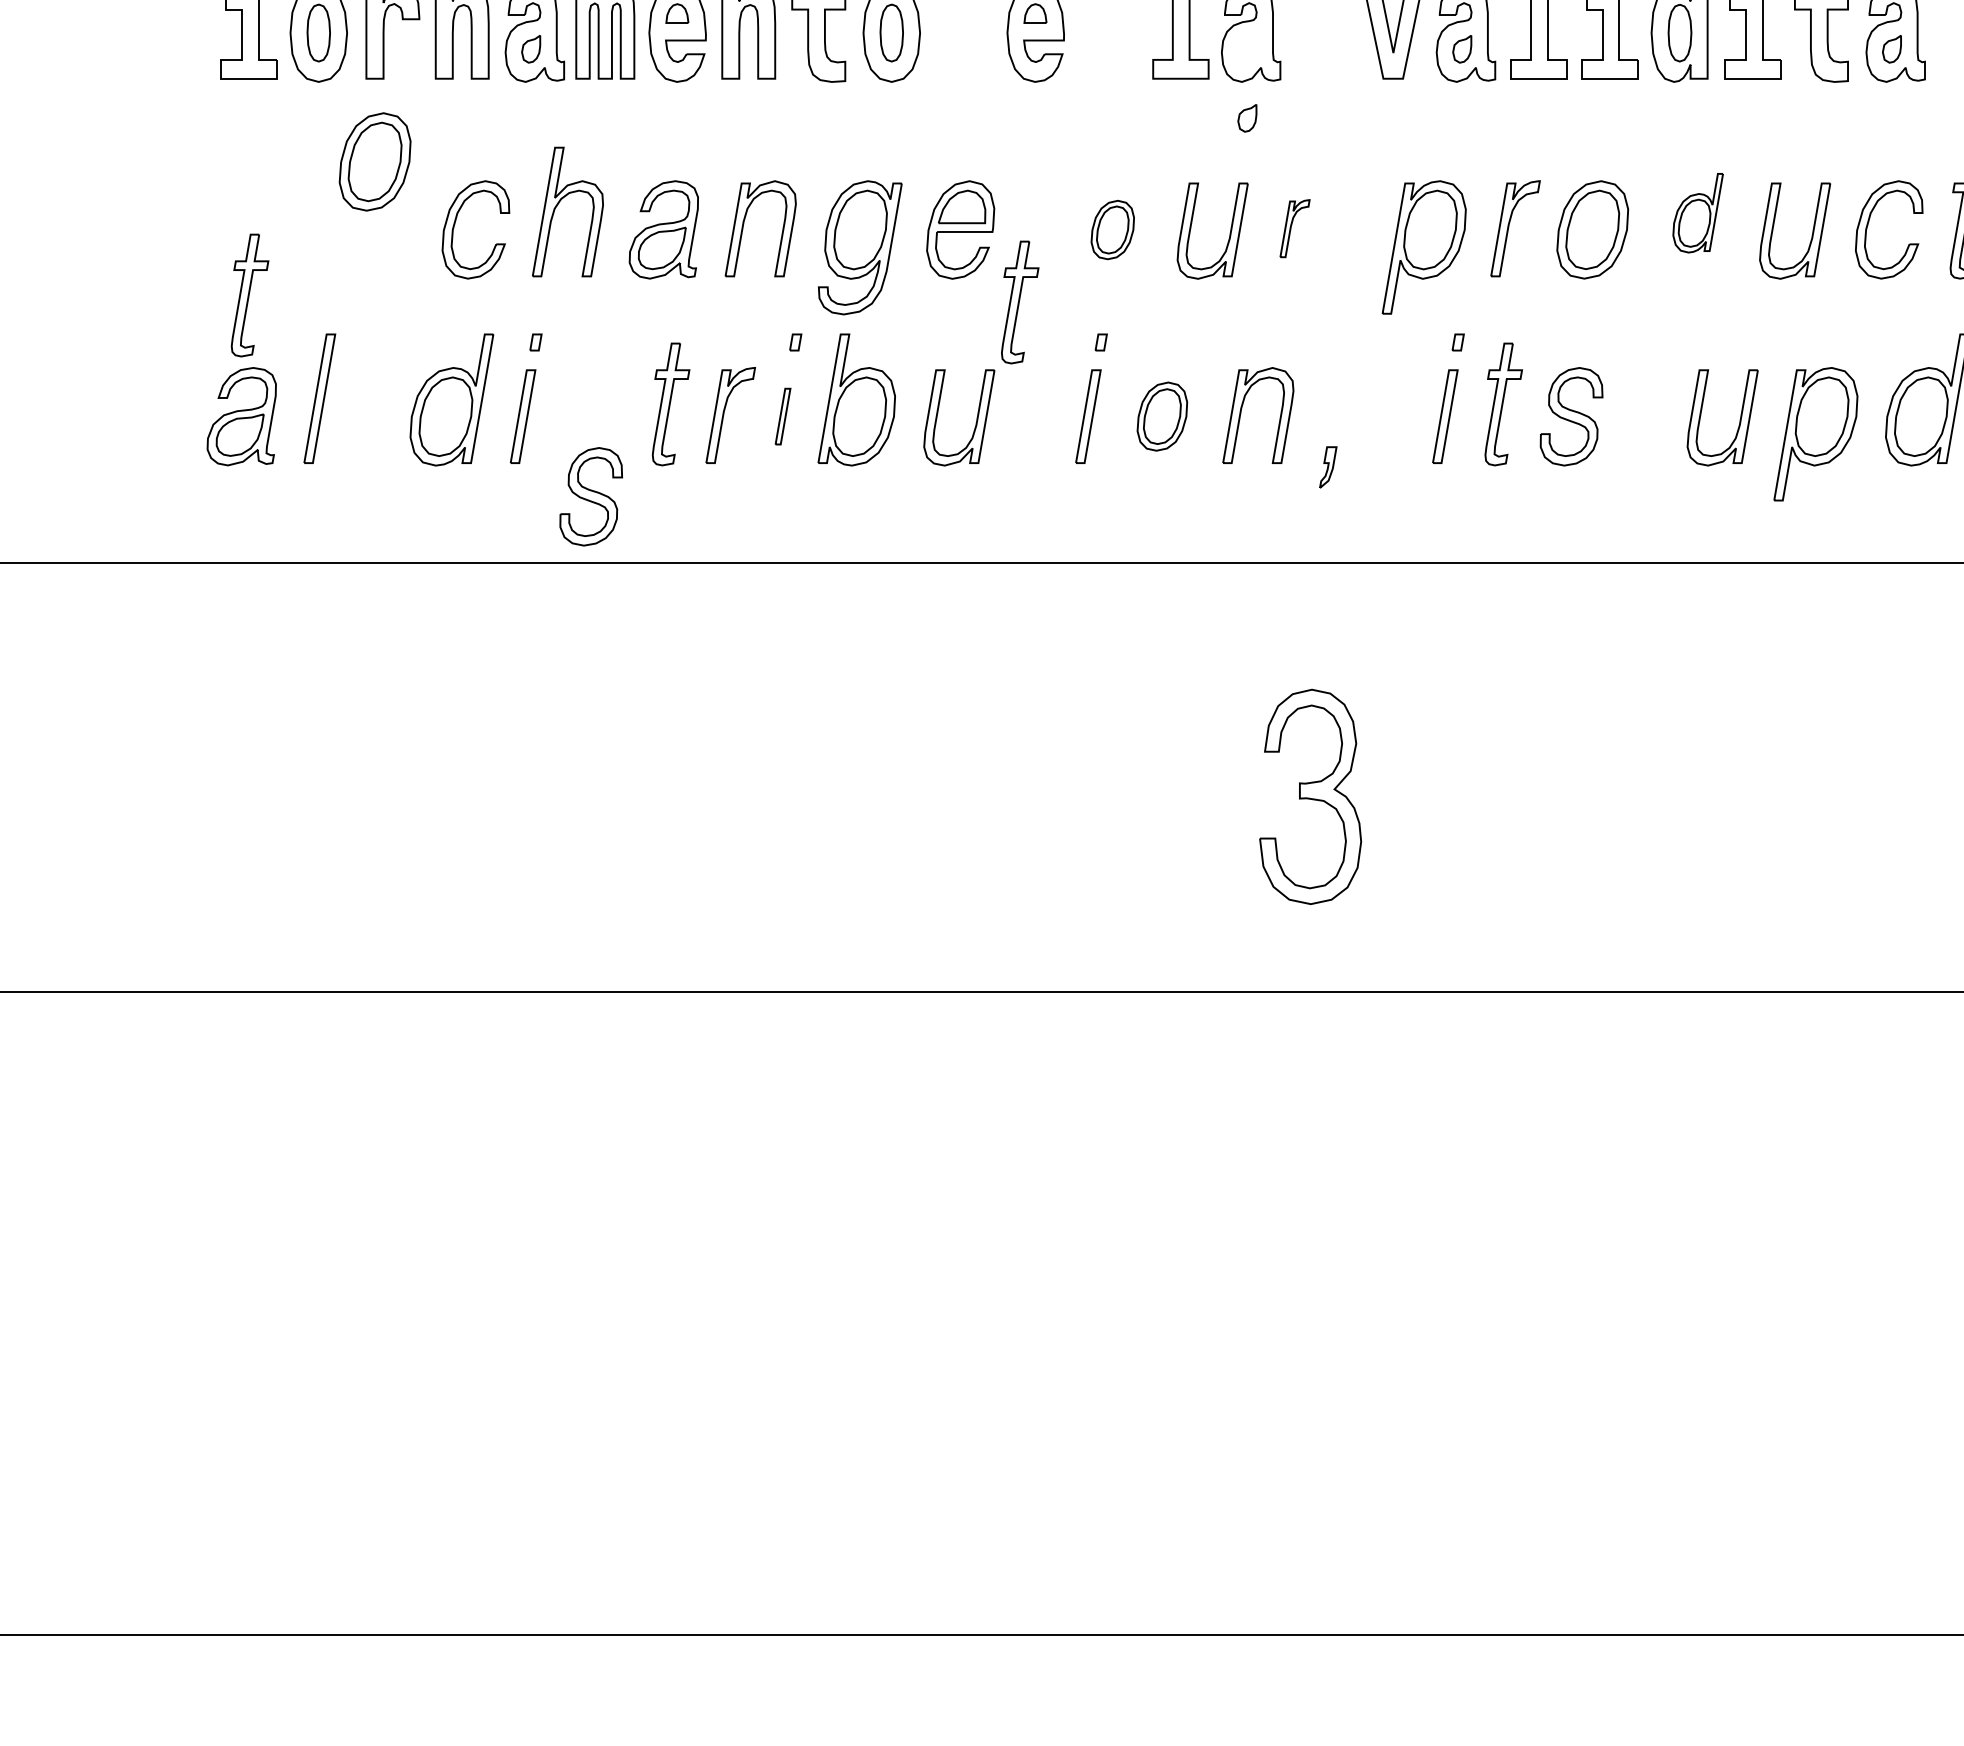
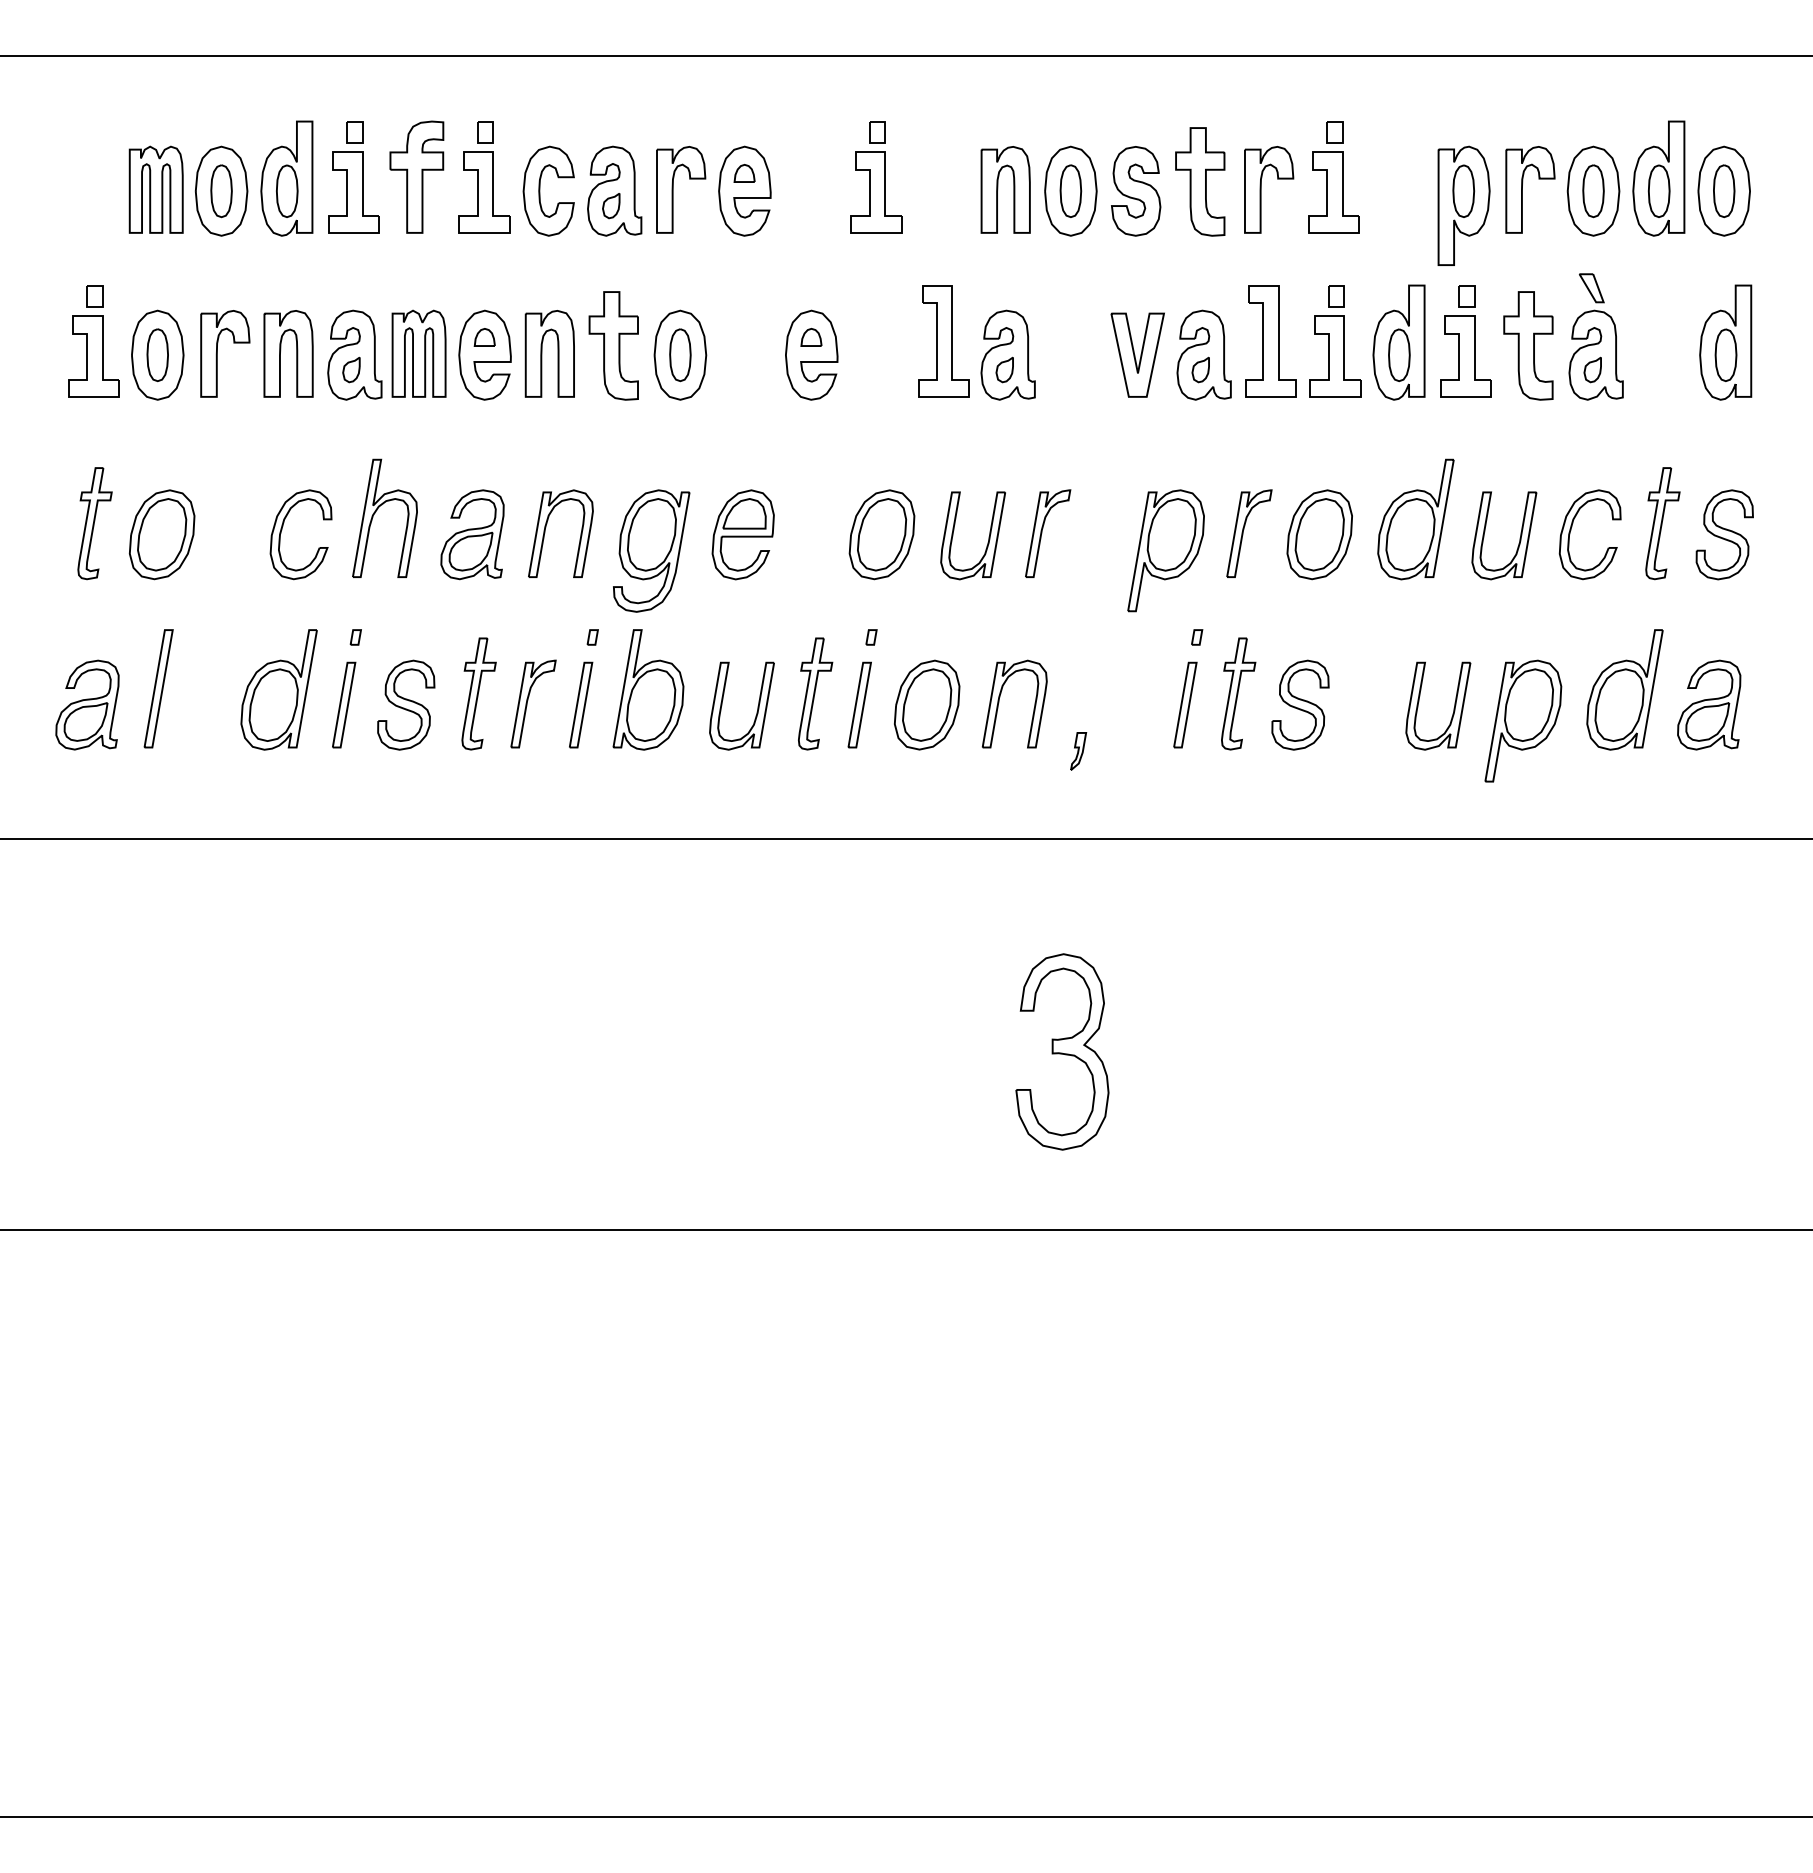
part: (1247, 117) -> (1004, 369), moved
part: (374, 161) -> (161, 534), moved
part: (1697, 213) -> (1415, 519), size x1.67
part: (1295, 228) -> (1048, 533), size x1.67
part: (1112, 229) -> (881, 534), size x1.67
part: (249, 295) -> (94, 523), moved
part: (1020, 301) -> (815, 693), moved
part: (783, 415) -> (581, 704), size x1.67
part: (1162, 415) -> (927, 704), size x1.43
part: (591, 496) -> (406, 704), moved

